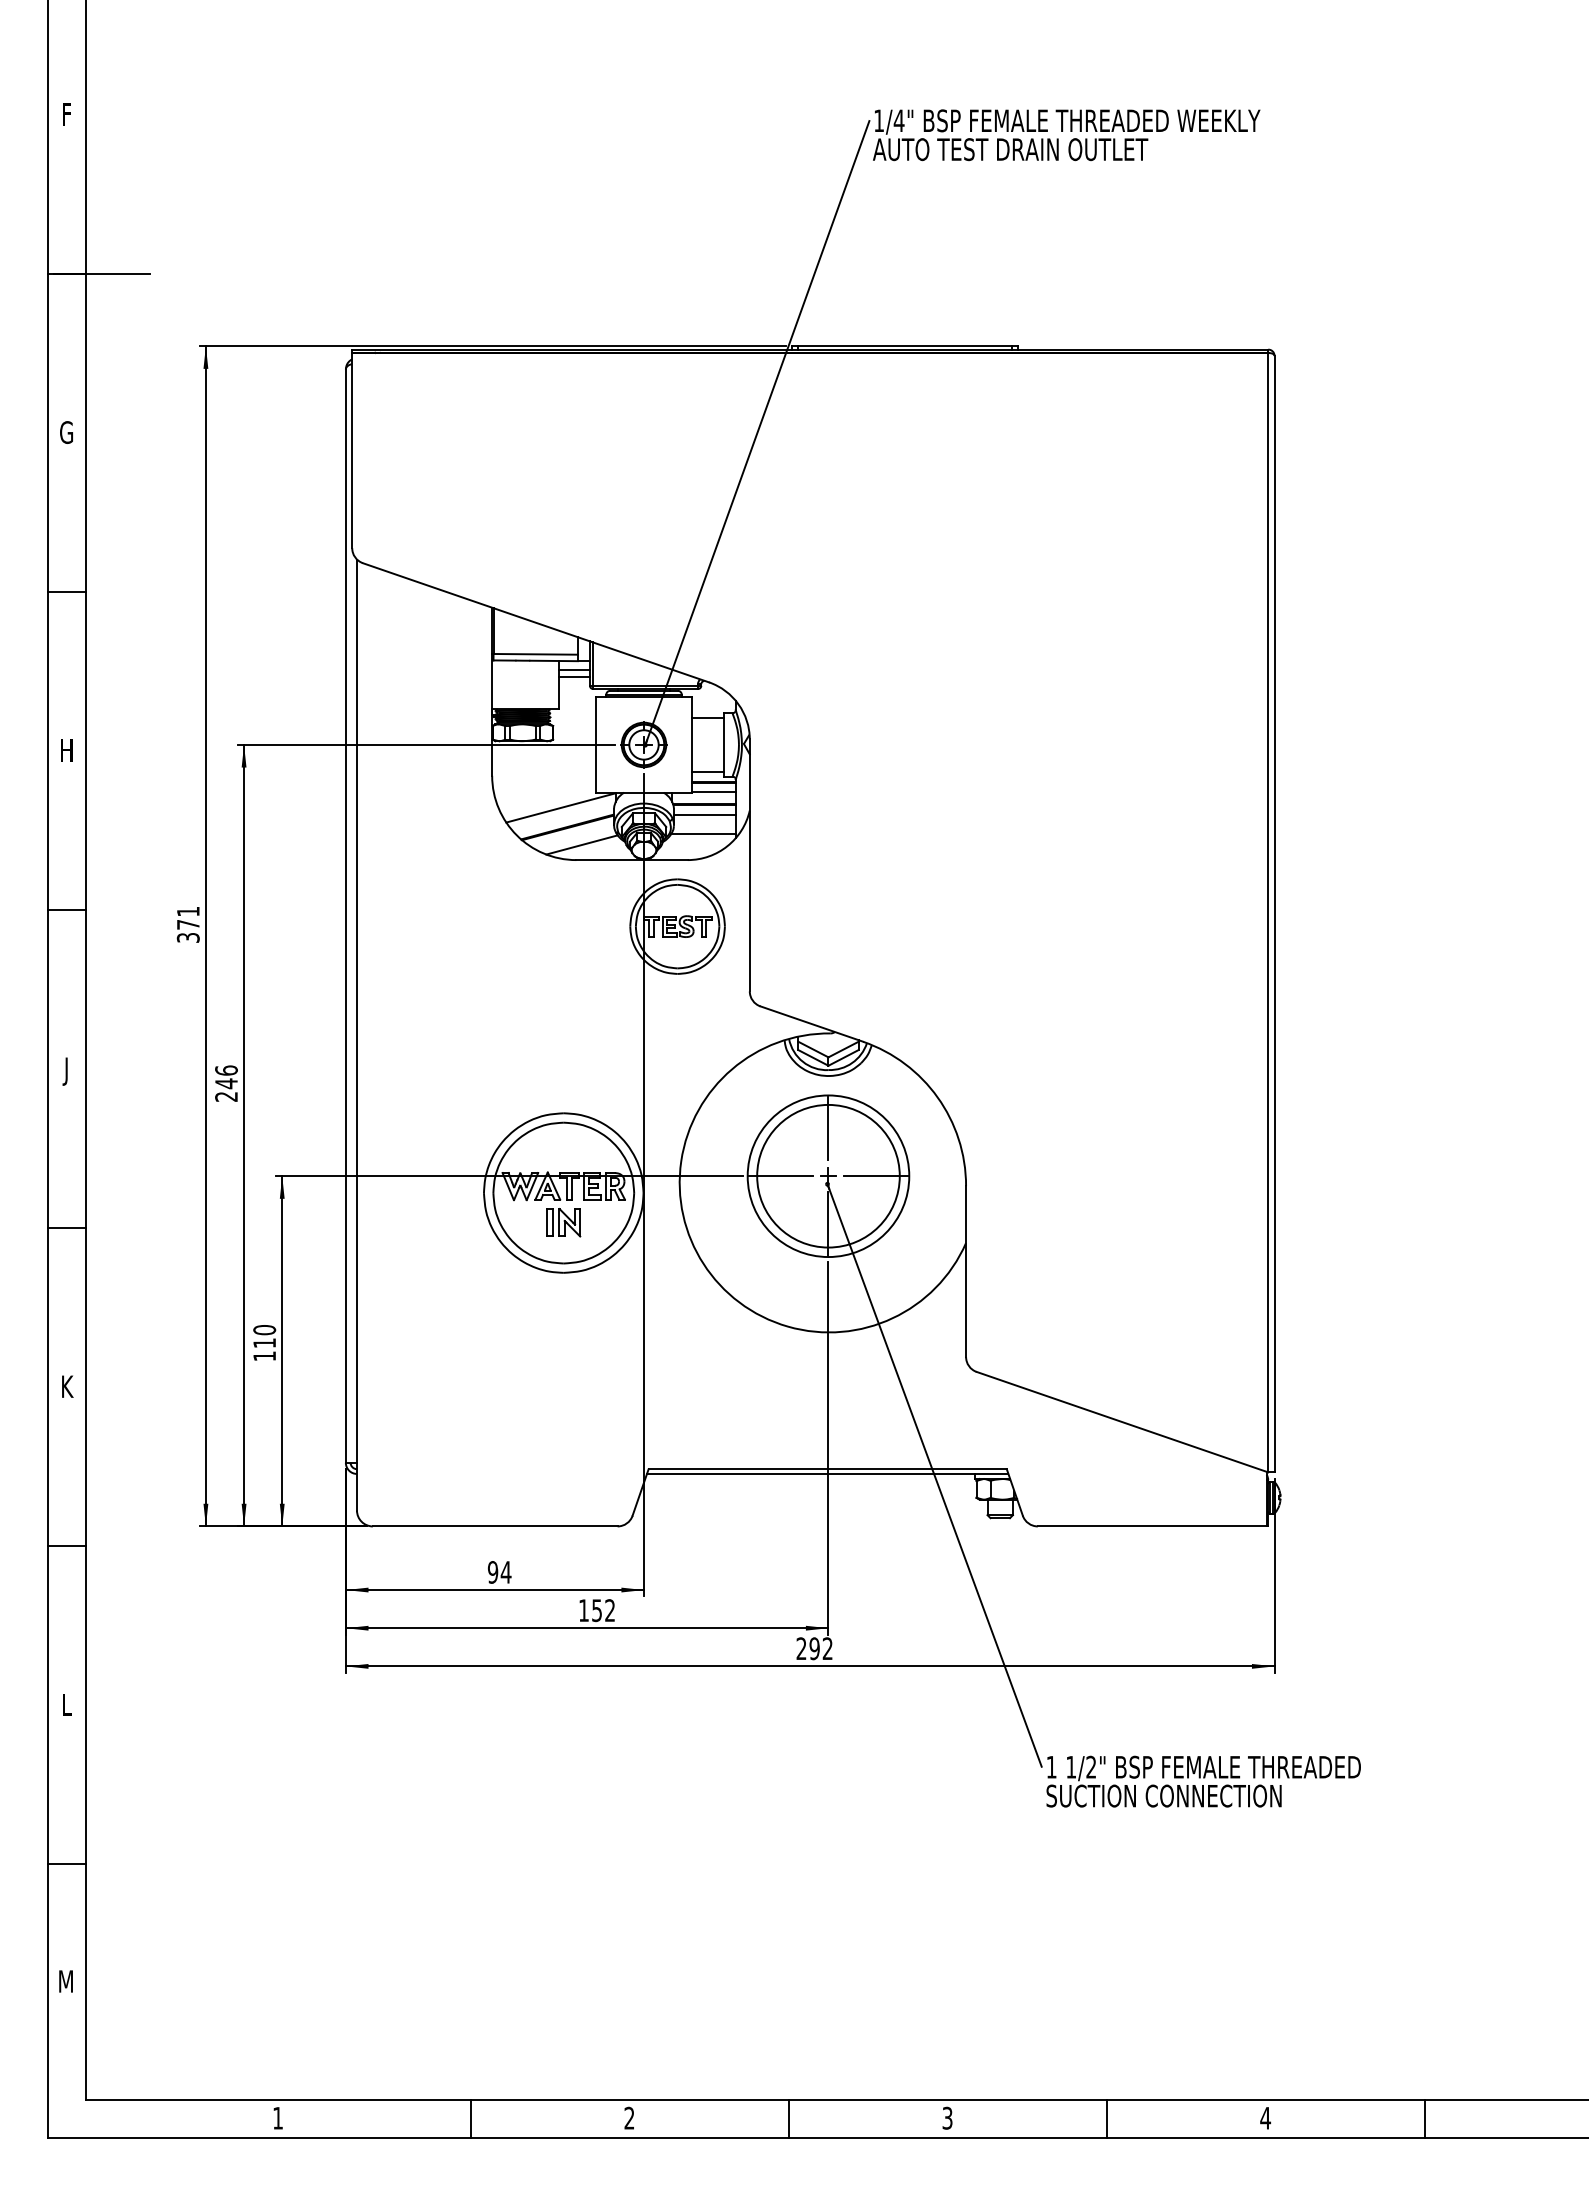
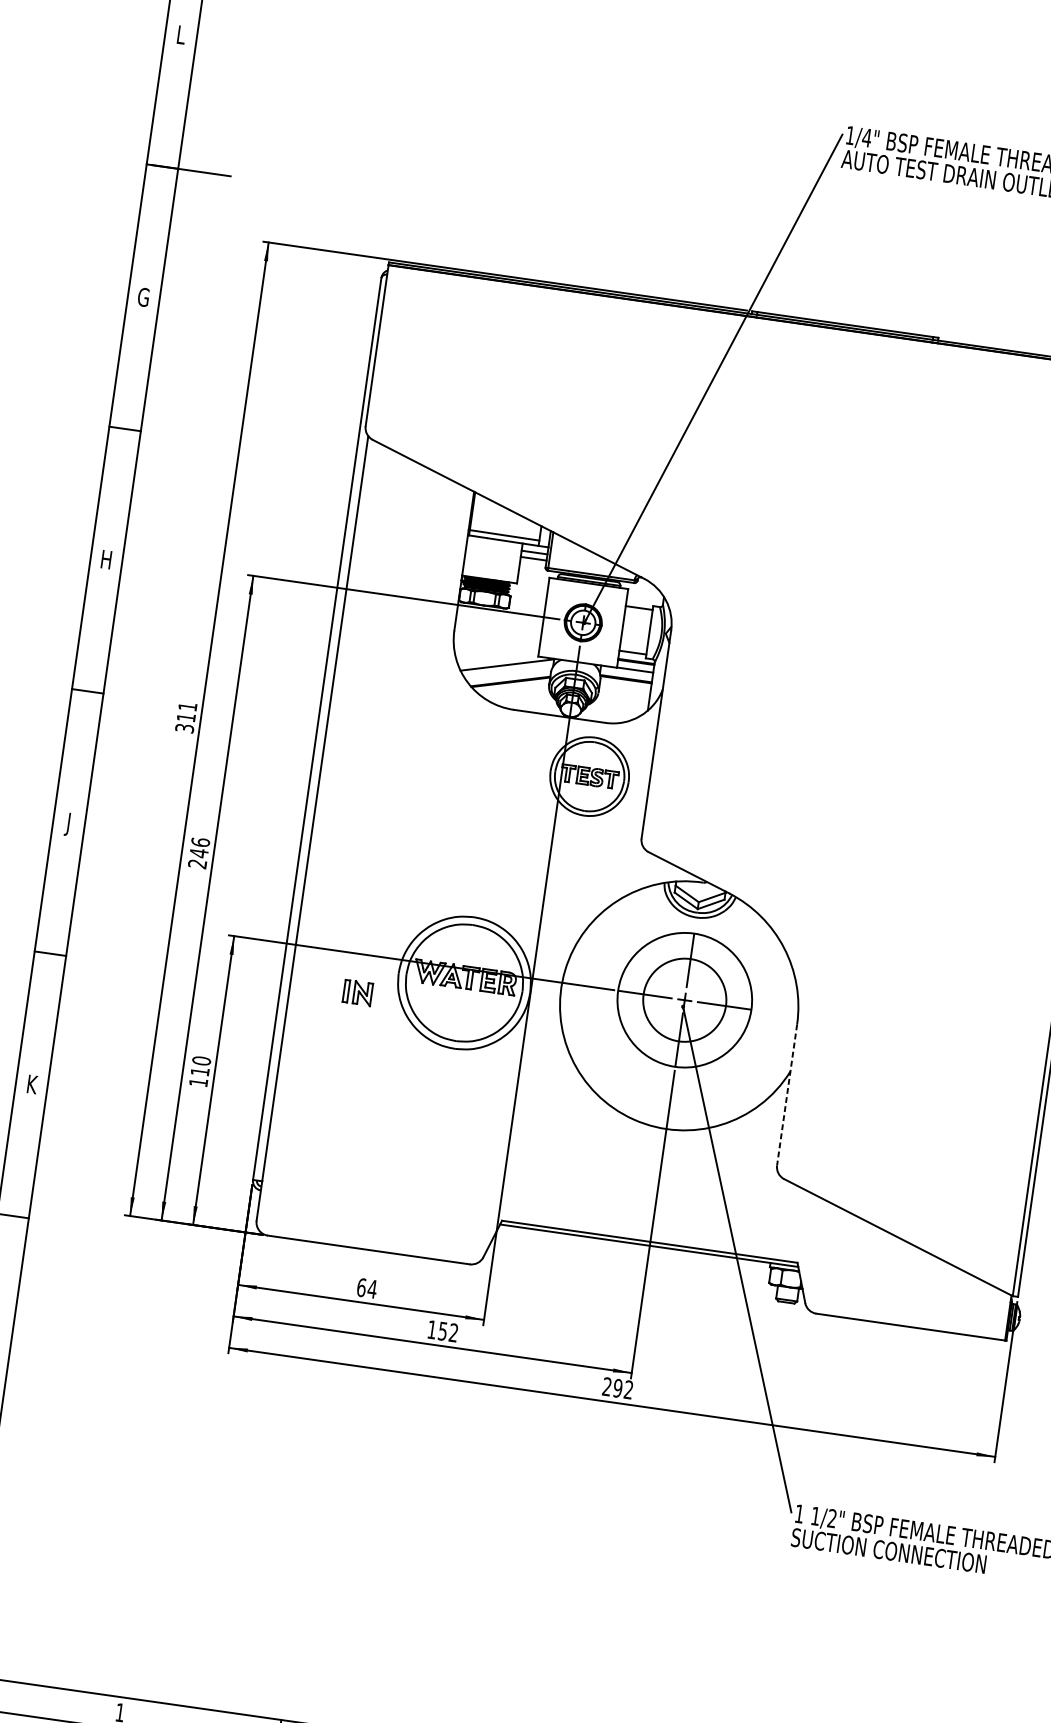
text: (68, 114) -> (182, 35), F -> L
line: (704, 814) -> (625, 687), removed
line: (703, 833) -> (621, 702), removed
line: (581, 844) -> (520, 697), removed
text: (188, 924) -> (186, 717), 371 -> 311
circle: (828, 1175) -> (684, 999), size x0.7
part: (563, 1222) -> (357, 992), moved
line: (966, 1272) -> (787, 1095), solid -> dashed
text: (492, 1572) -> (361, 1287), 94 -> 64

